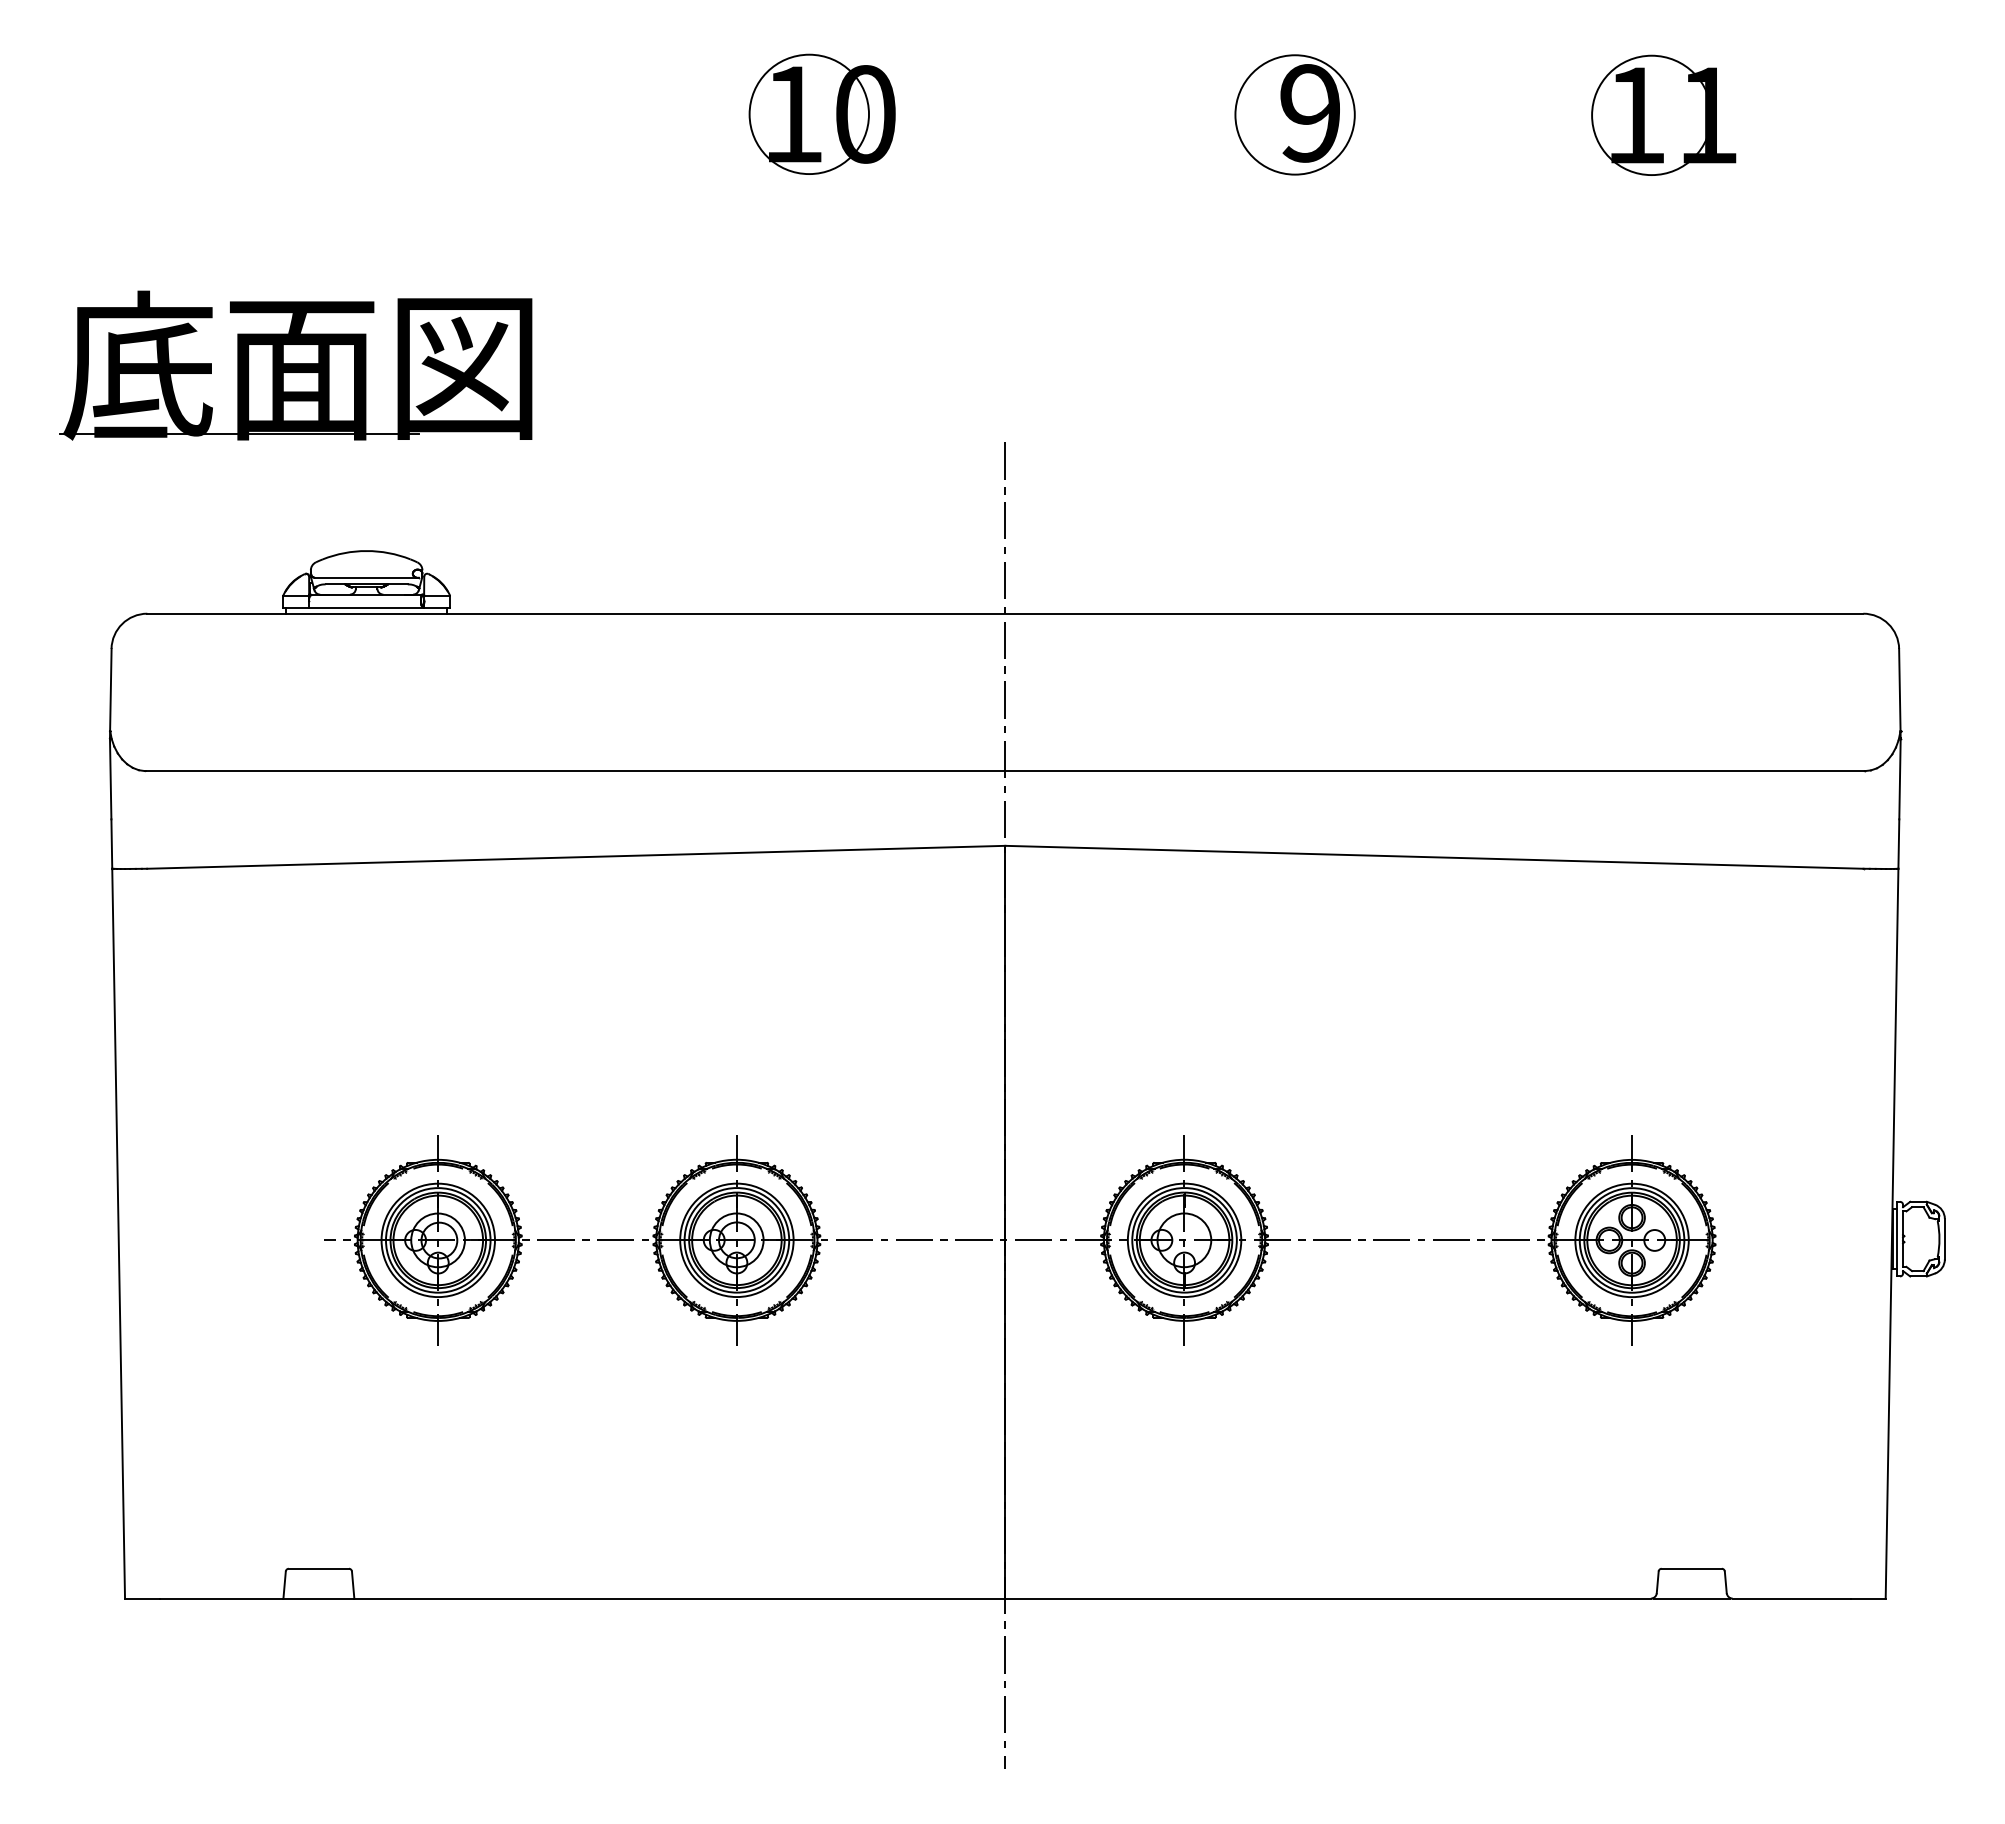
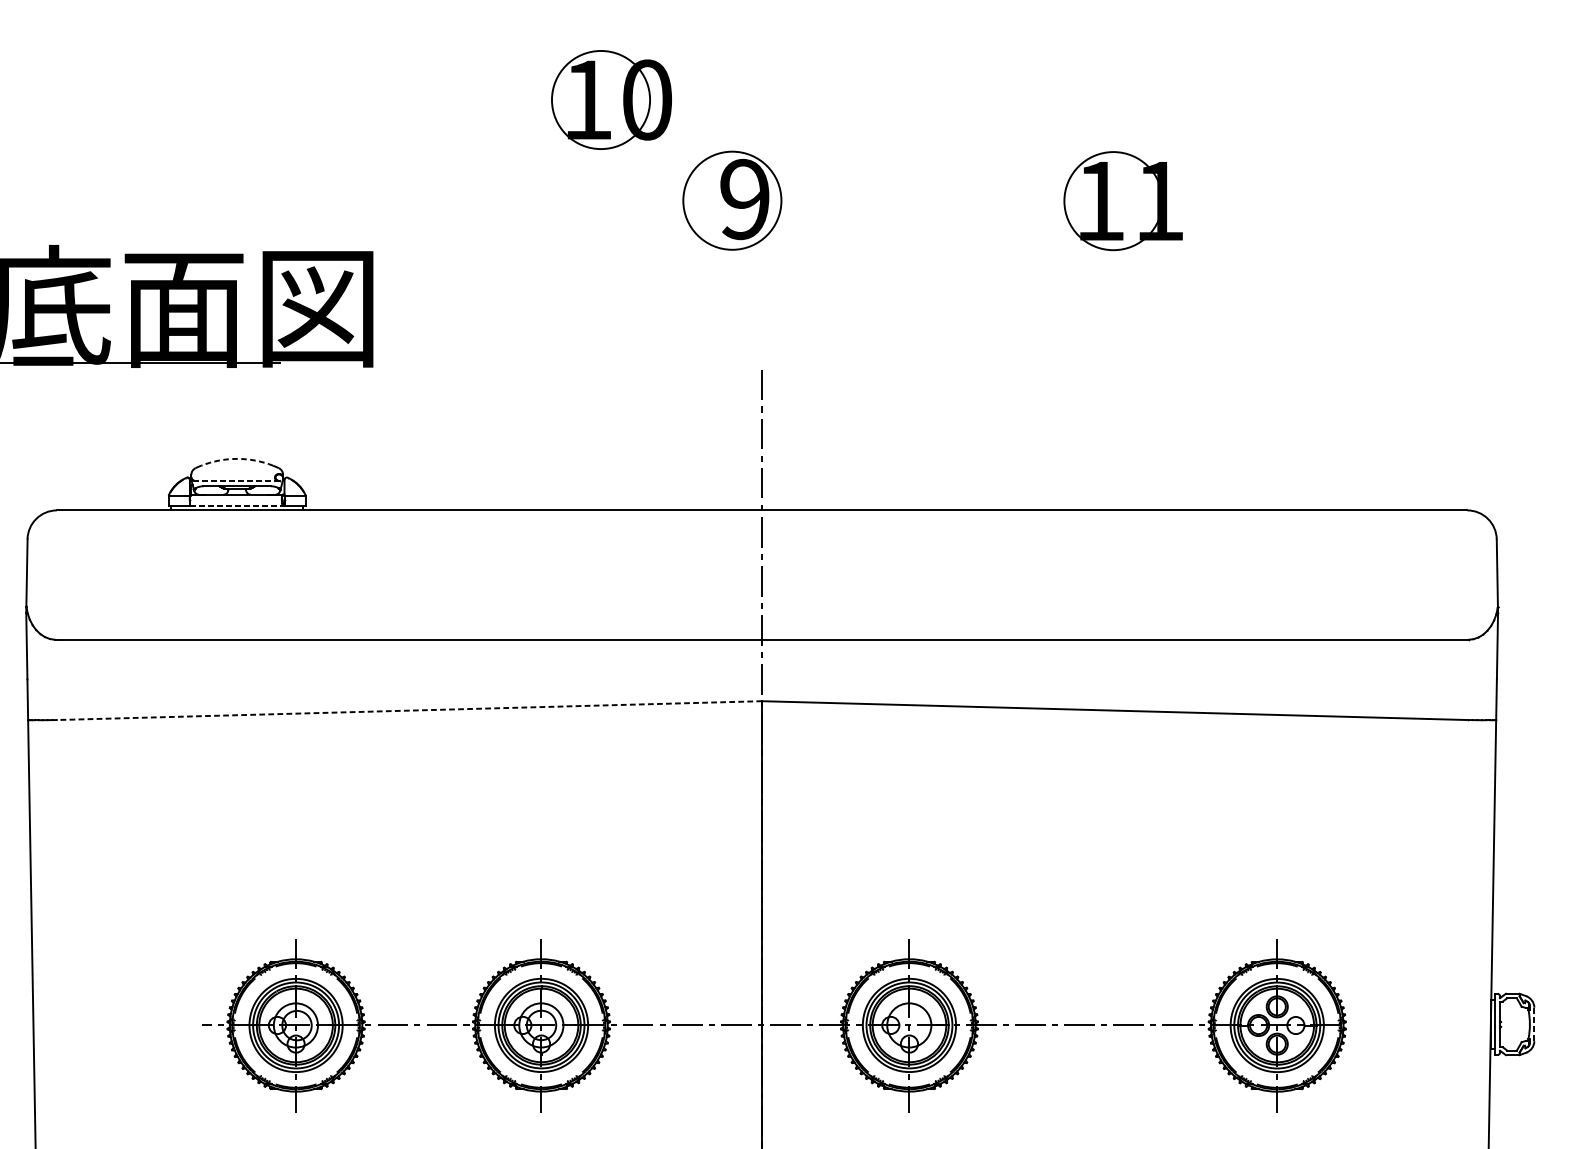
part: (1294, 114) -> (731, 200), moved
part: (1663, 114) -> (1123, 200), moved
arc: (366, 551) -> (237, 459), solid -> dashed
line: (366, 577) -> (237, 480), solid -> dashed
line: (366, 607) -> (237, 505), solid -> dashed
line: (575, 857) -> (408, 710), solid -> dashed
line: (1944, 1238) -> (1534, 1023), solid -> dashed

